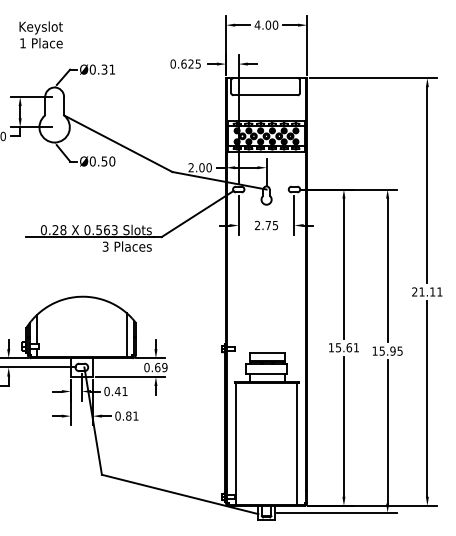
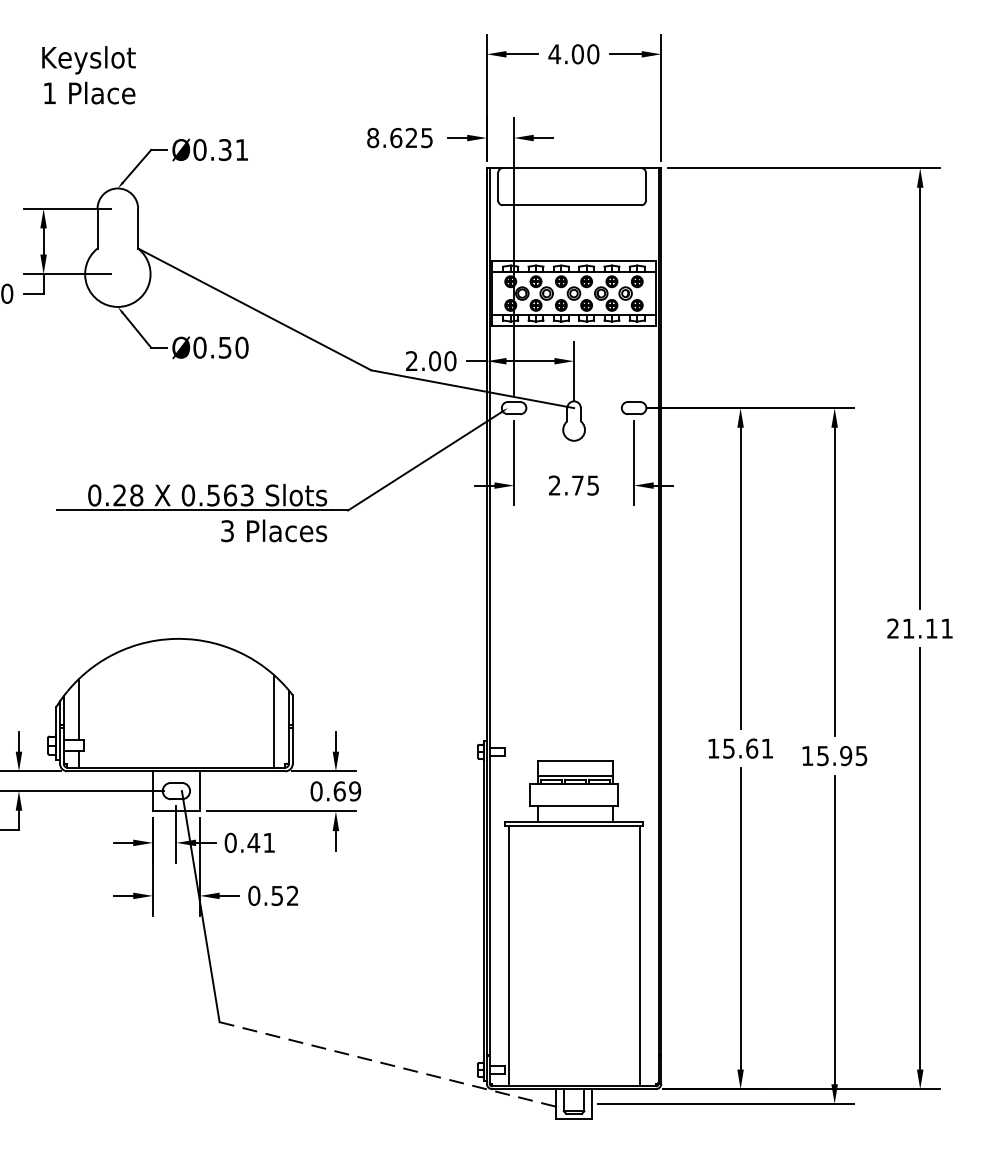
text: (172, 63) -> (371, 136), 0.625 -> 8.625
text: (132, 415) -> (285, 894), 0.81 -> 0.52
line: (180, 494) -> (388, 1064), solid -> dashed

